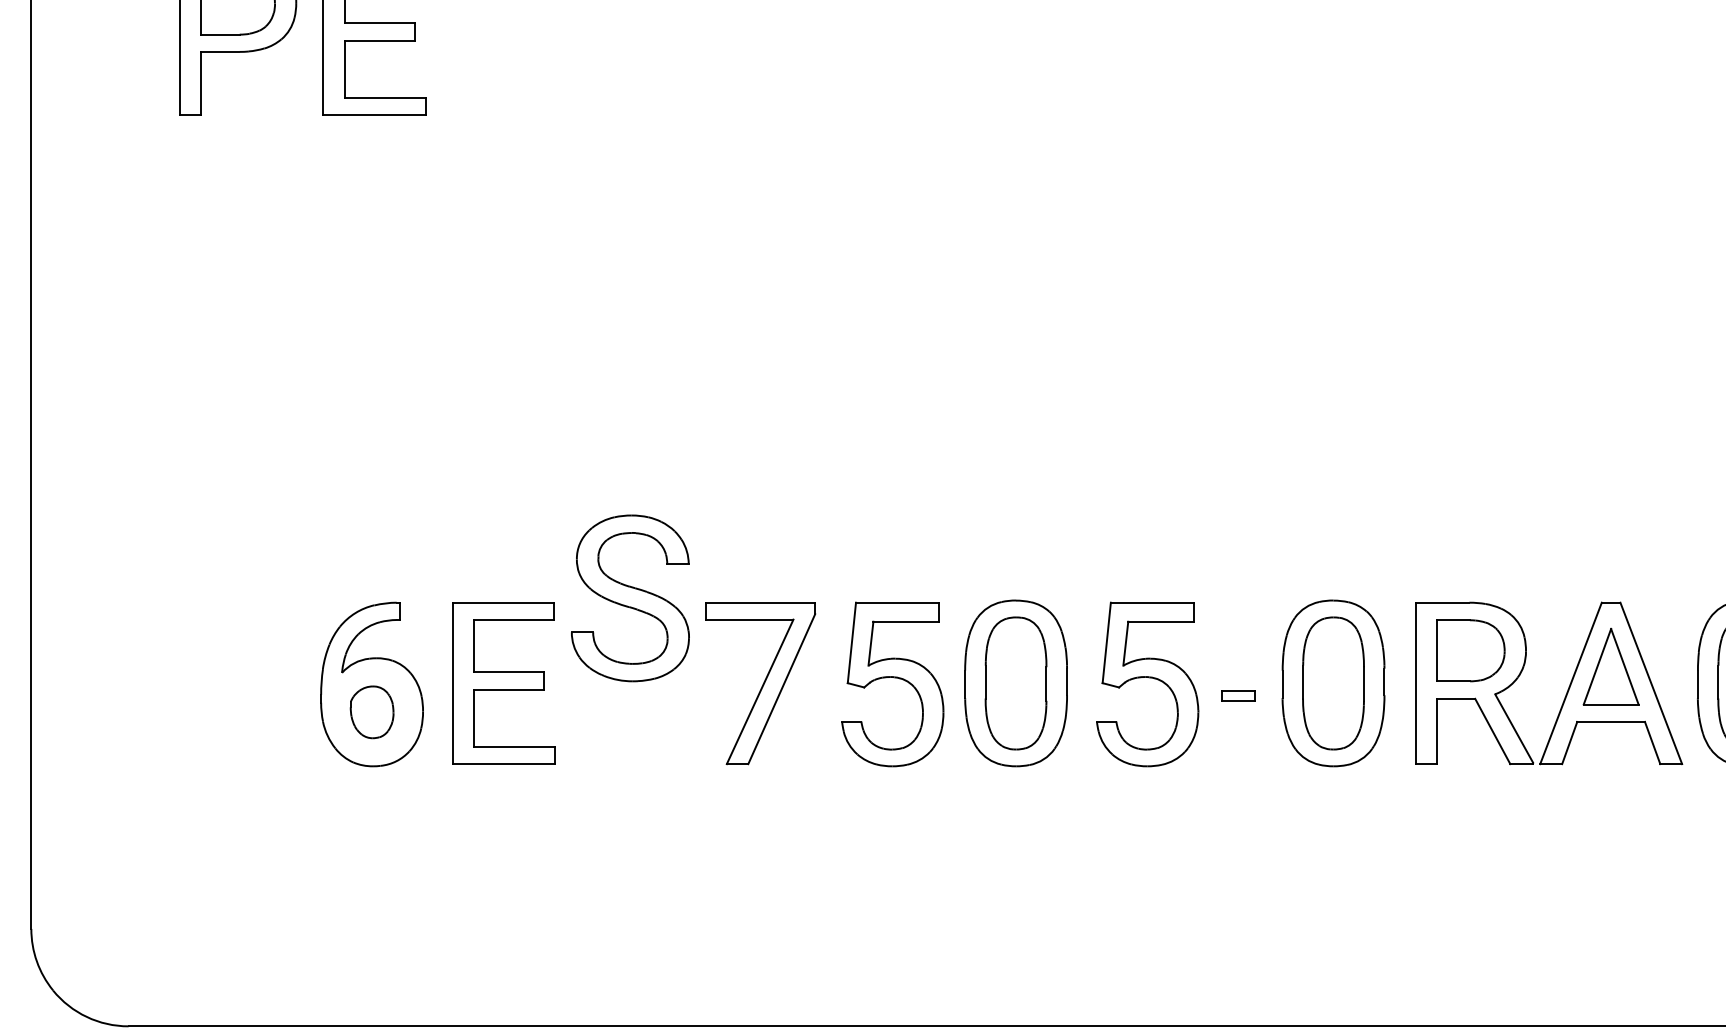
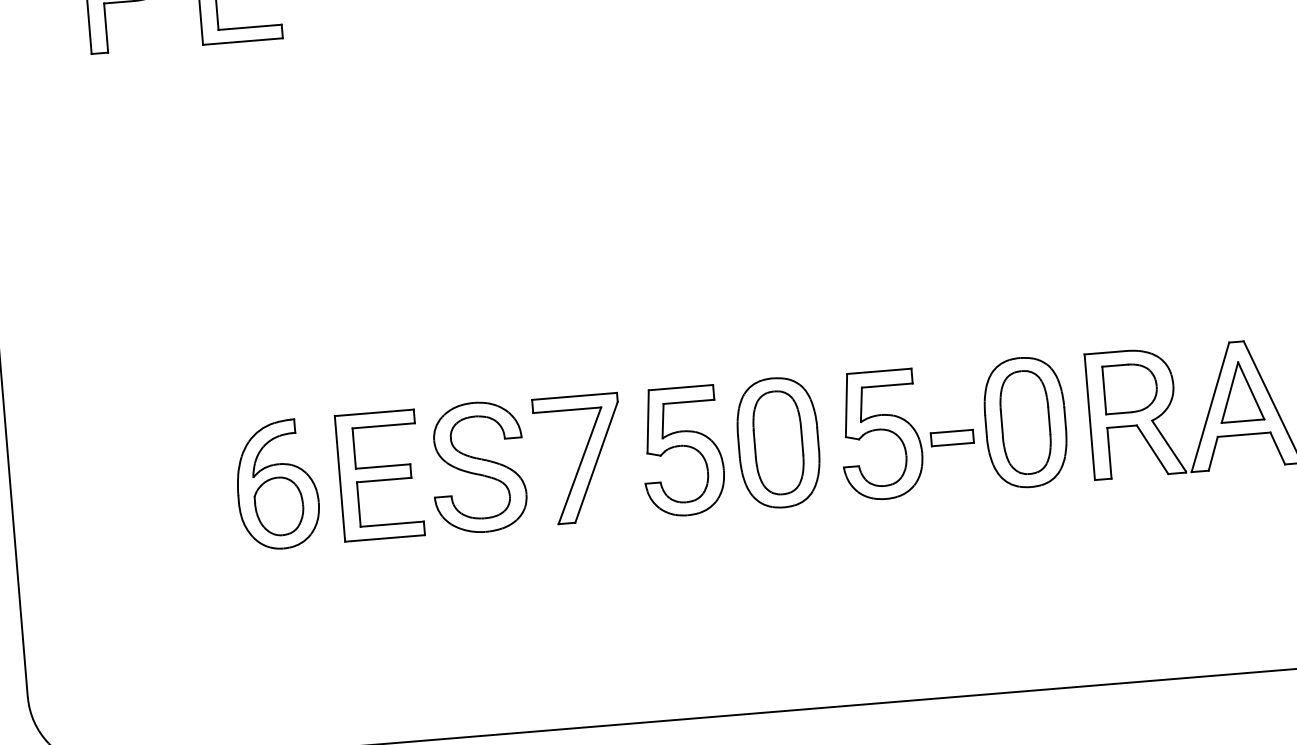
part: (630, 598) -> (478, 467), moved
part: (1238, 695) -> (952, 438), size x1.67
part: (371, 712) -> (278, 506), size x1.43

